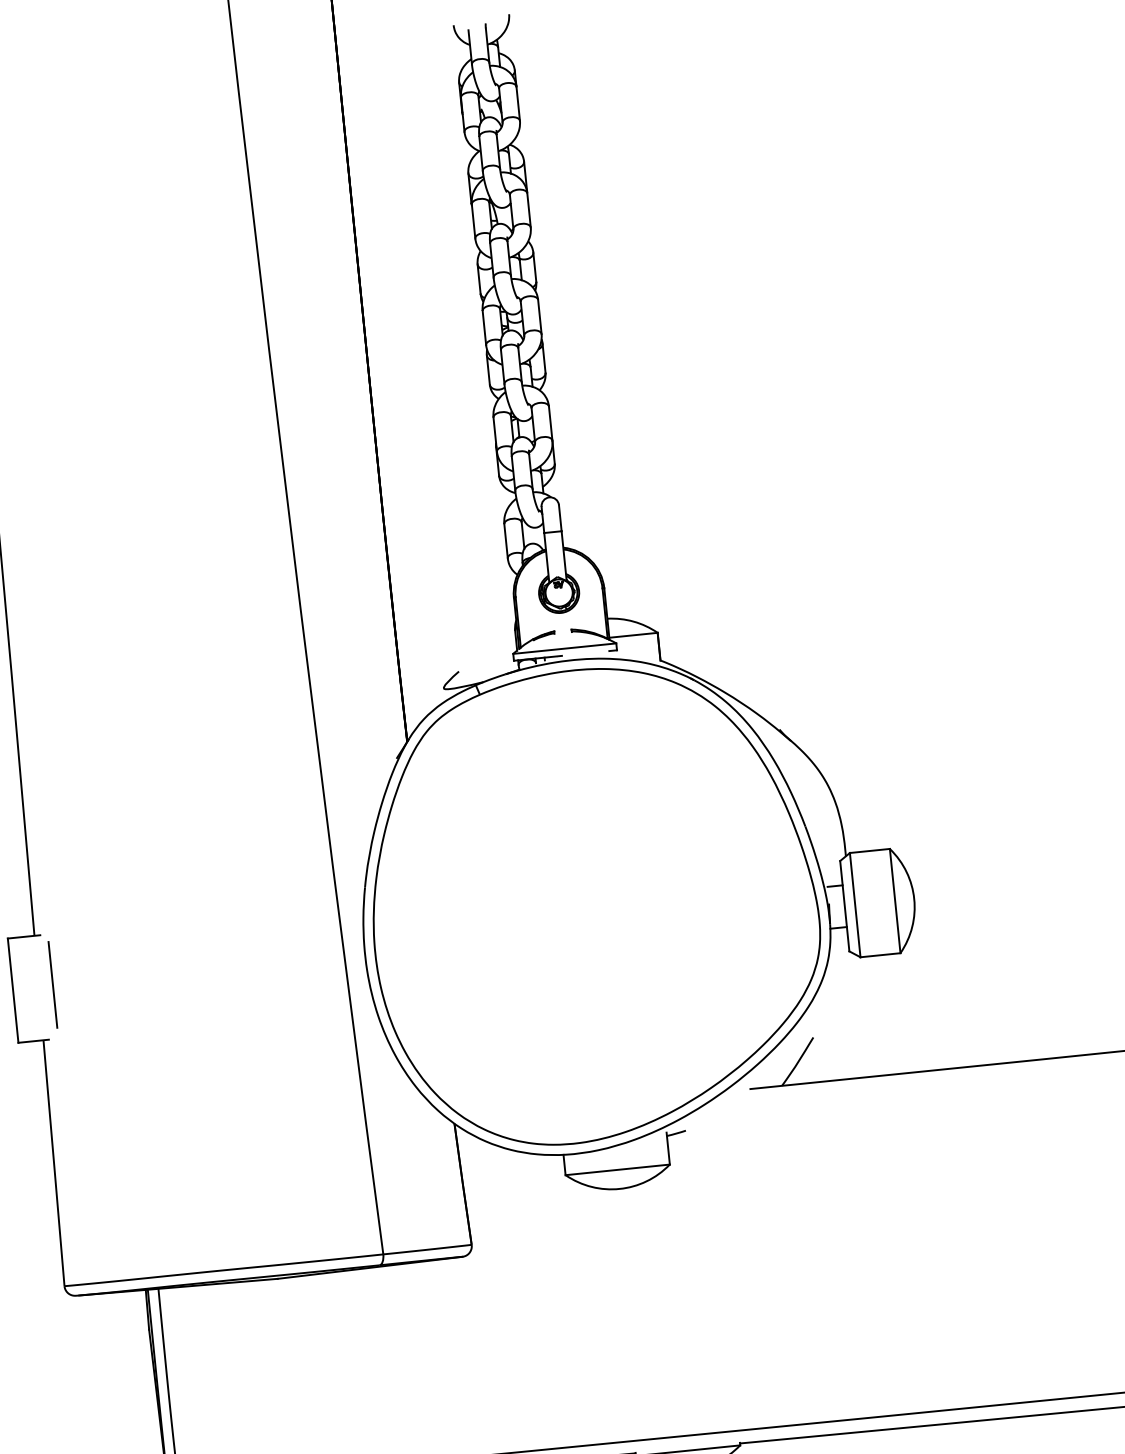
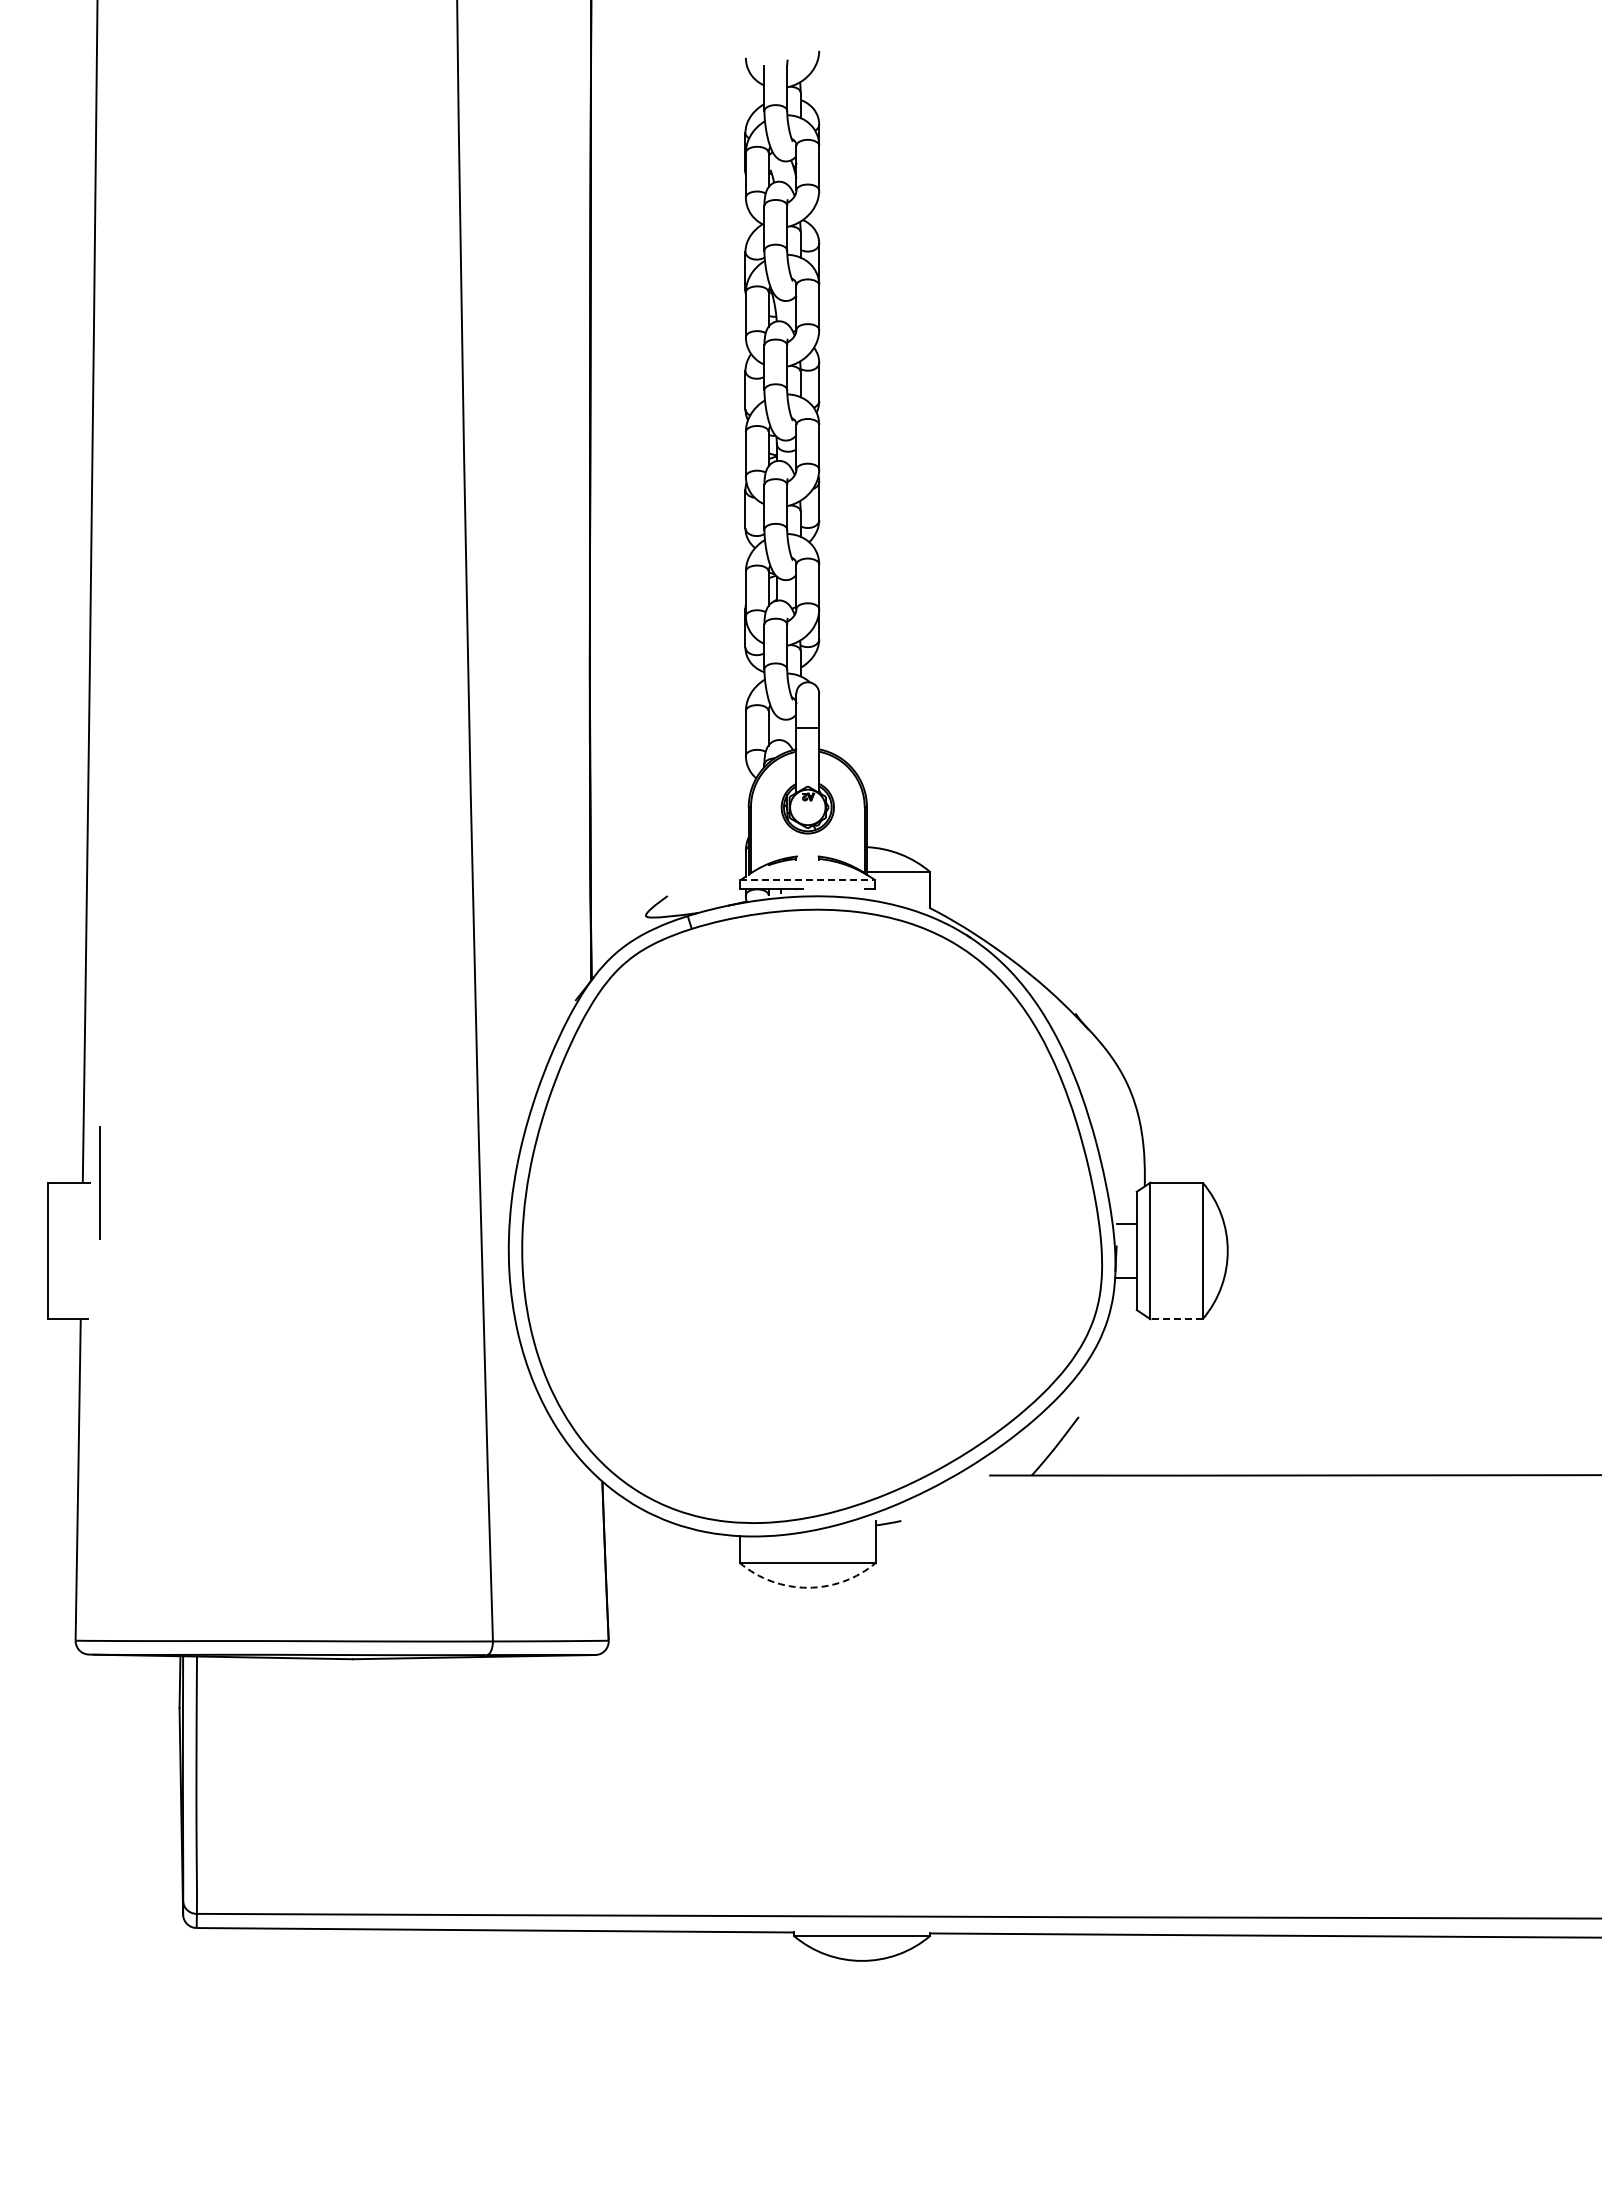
line: (565, 648) -> (808, 880), solid -> dashed
line: (880, 955) -> (1176, 1319), solid -> dashed
line: (52, 984) -> (99, 1182), moved
arc: (619, 1188) -> (807, 1587), solid -> dashed

